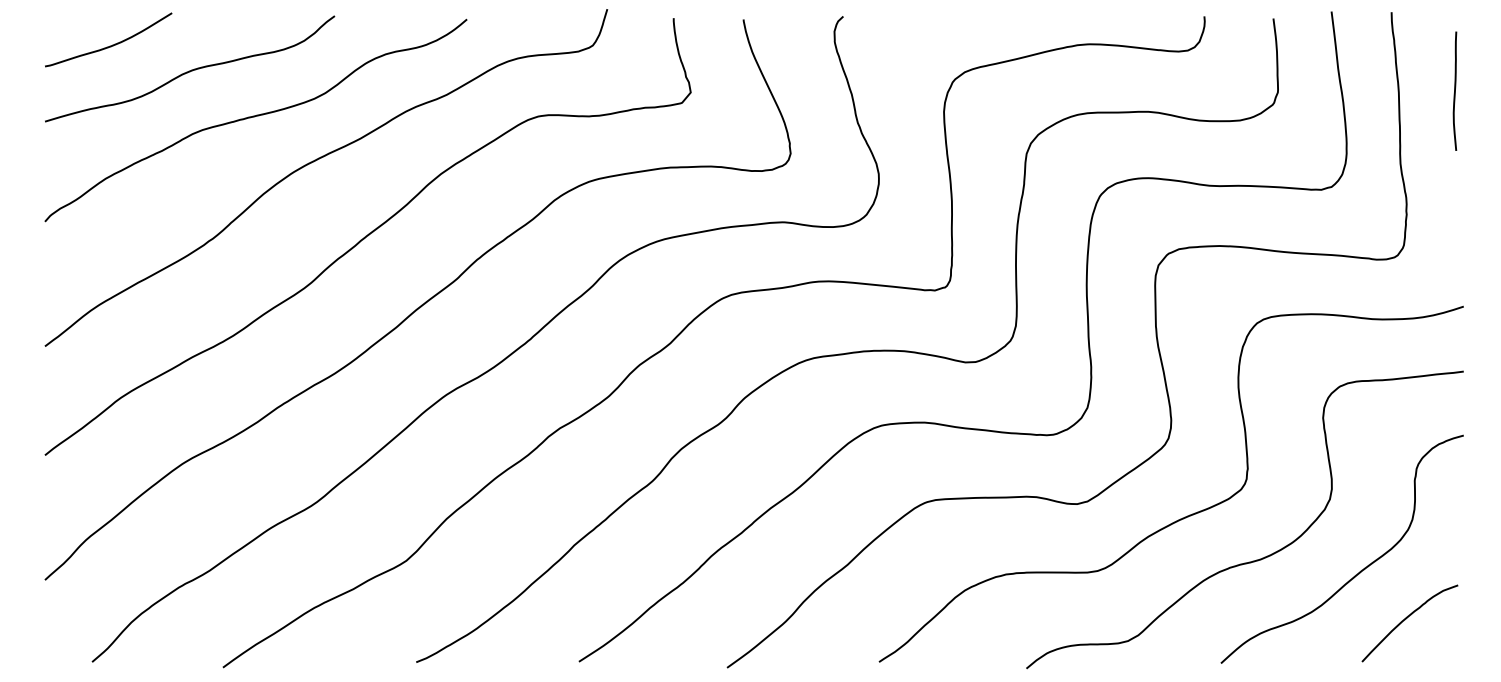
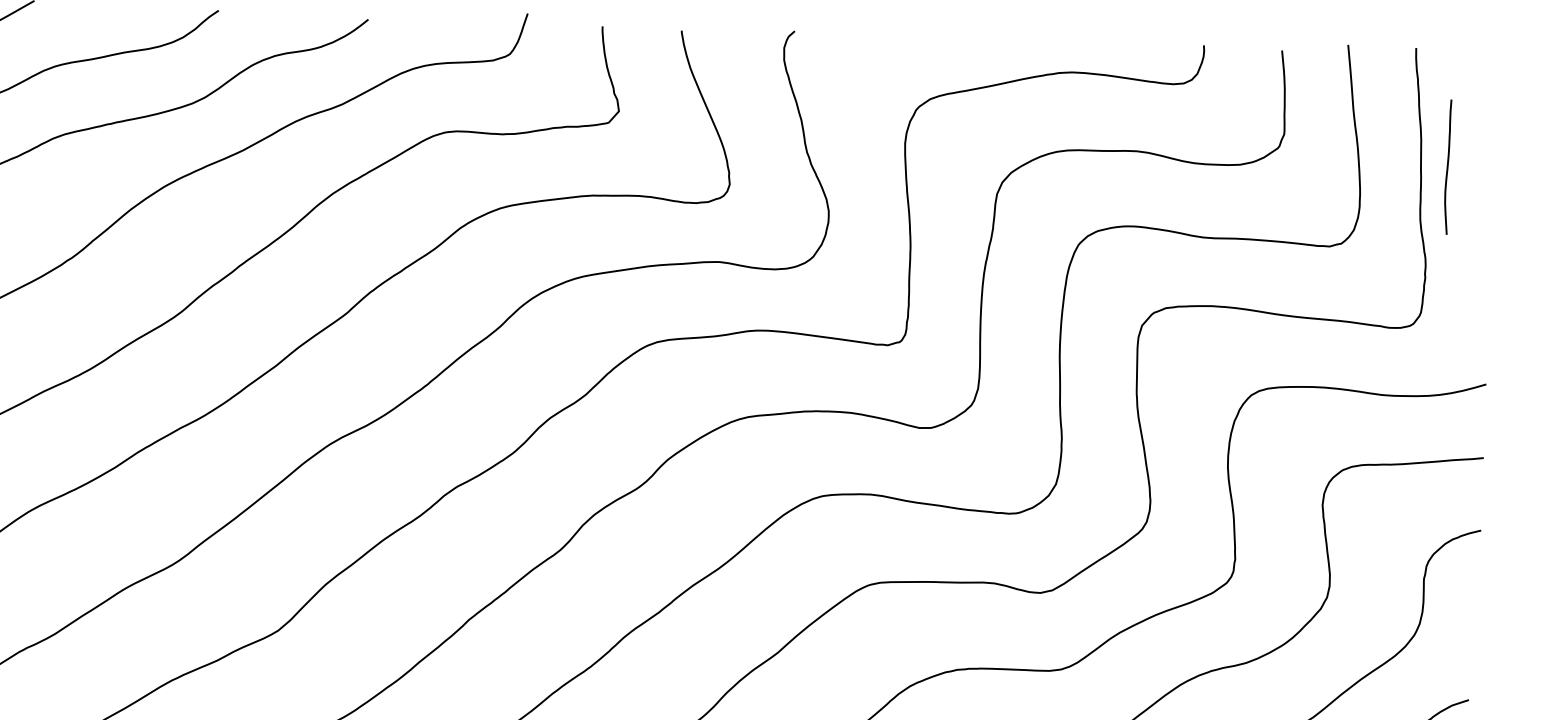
curve: (1454, 90) -> (1447, 166), moved

